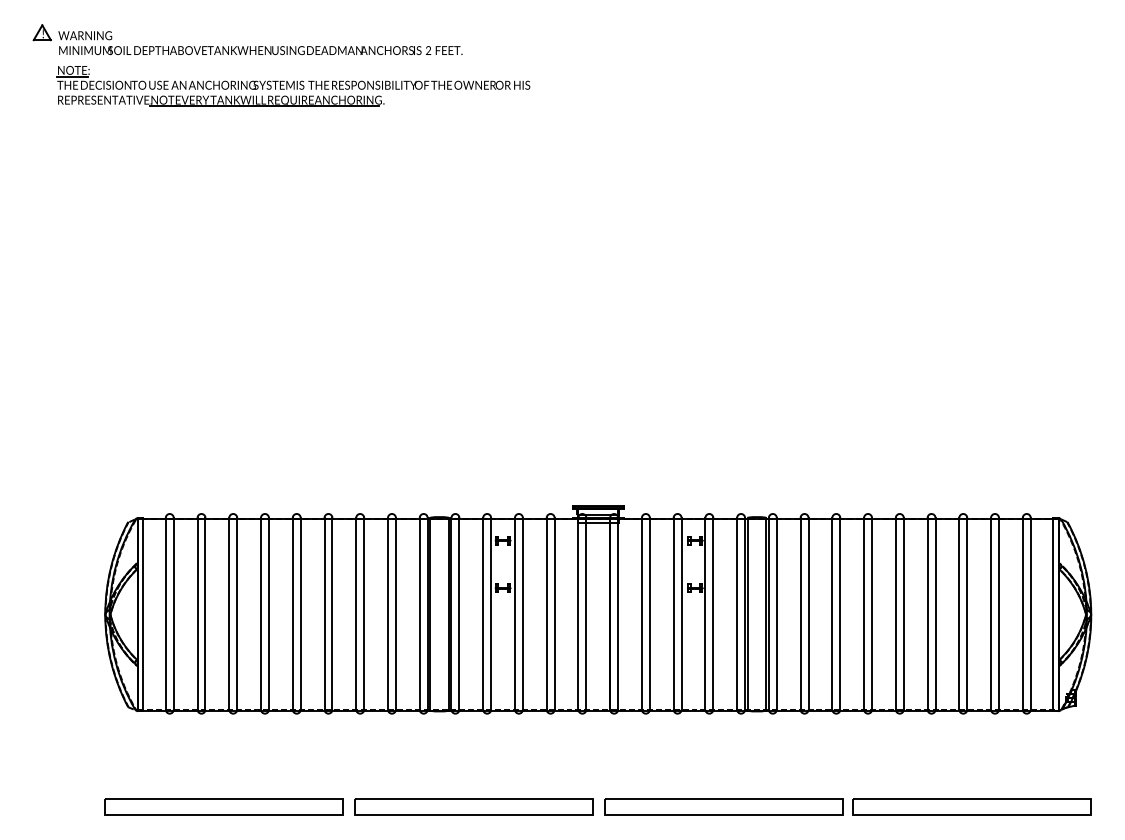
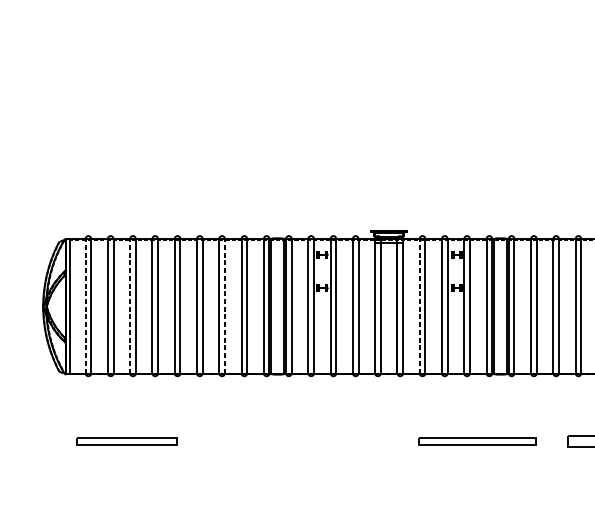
line: (165, 613) -> (85, 305), solid -> dashed
line: (229, 613) -> (130, 305), solid -> dashed
line: (364, 613) -> (225, 305), solid -> dashed
line: (641, 613) -> (419, 305), solid -> dashed
part: (223, 806) -> (126, 441), size x0.6
part: (473, 806) -> (301, 441), removed
part: (723, 806) -> (477, 441), size x0.7

